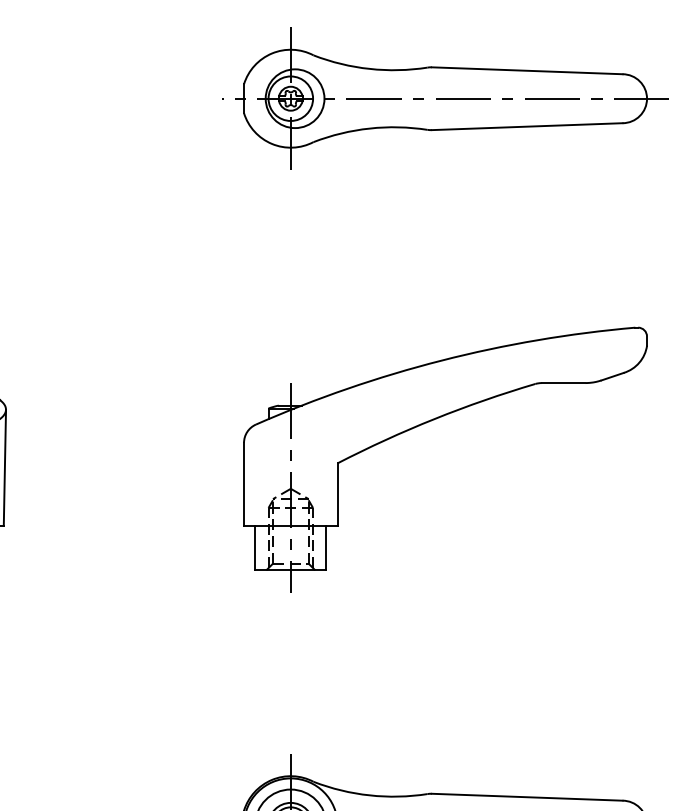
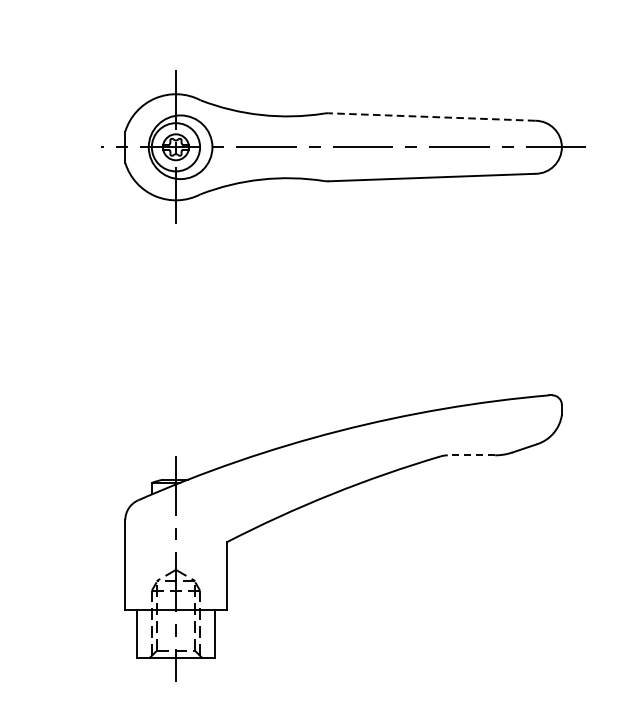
line: (526, 70) -> (431, 116), solid -> dashed
line: (563, 383) -> (471, 455), solid -> dashed

